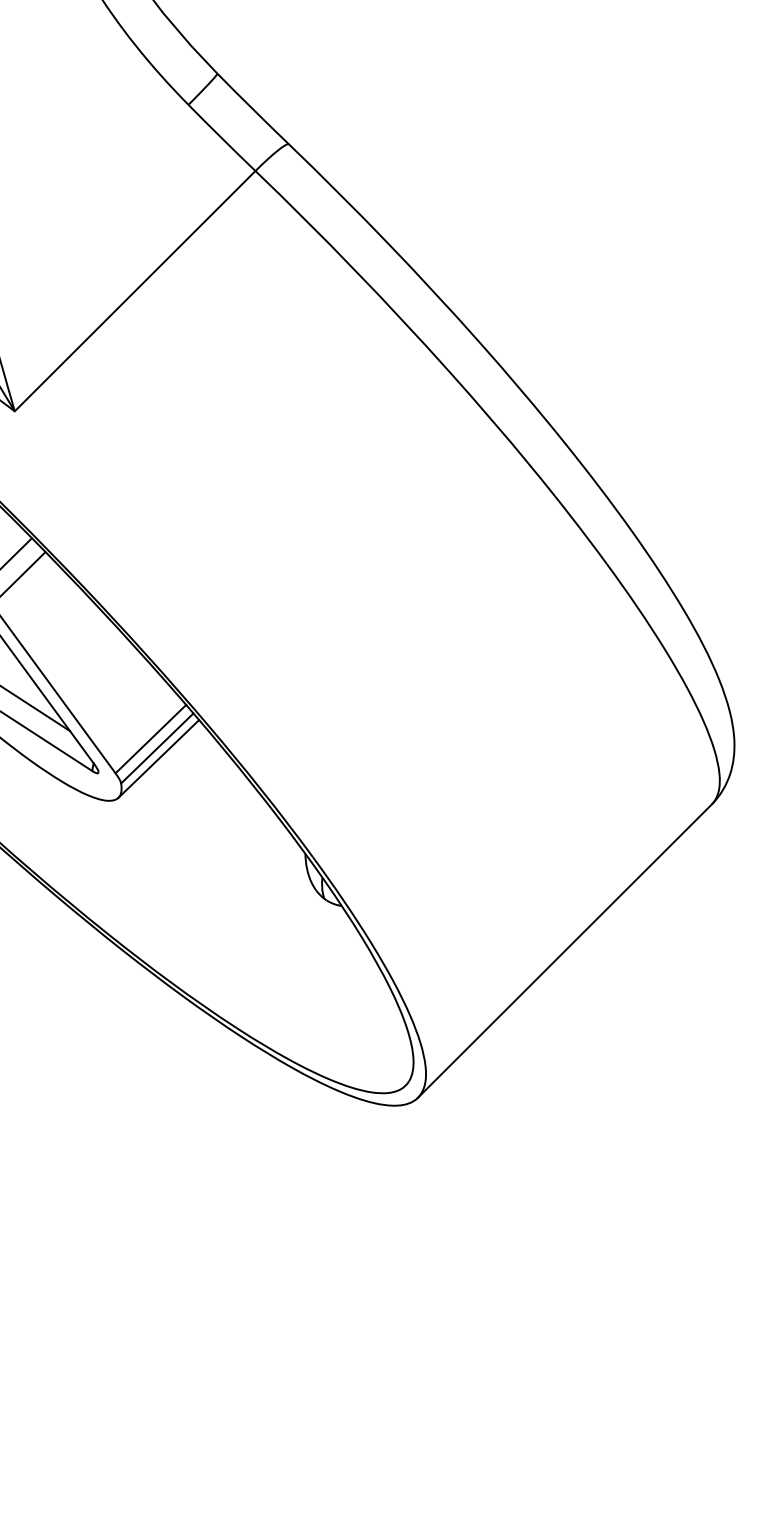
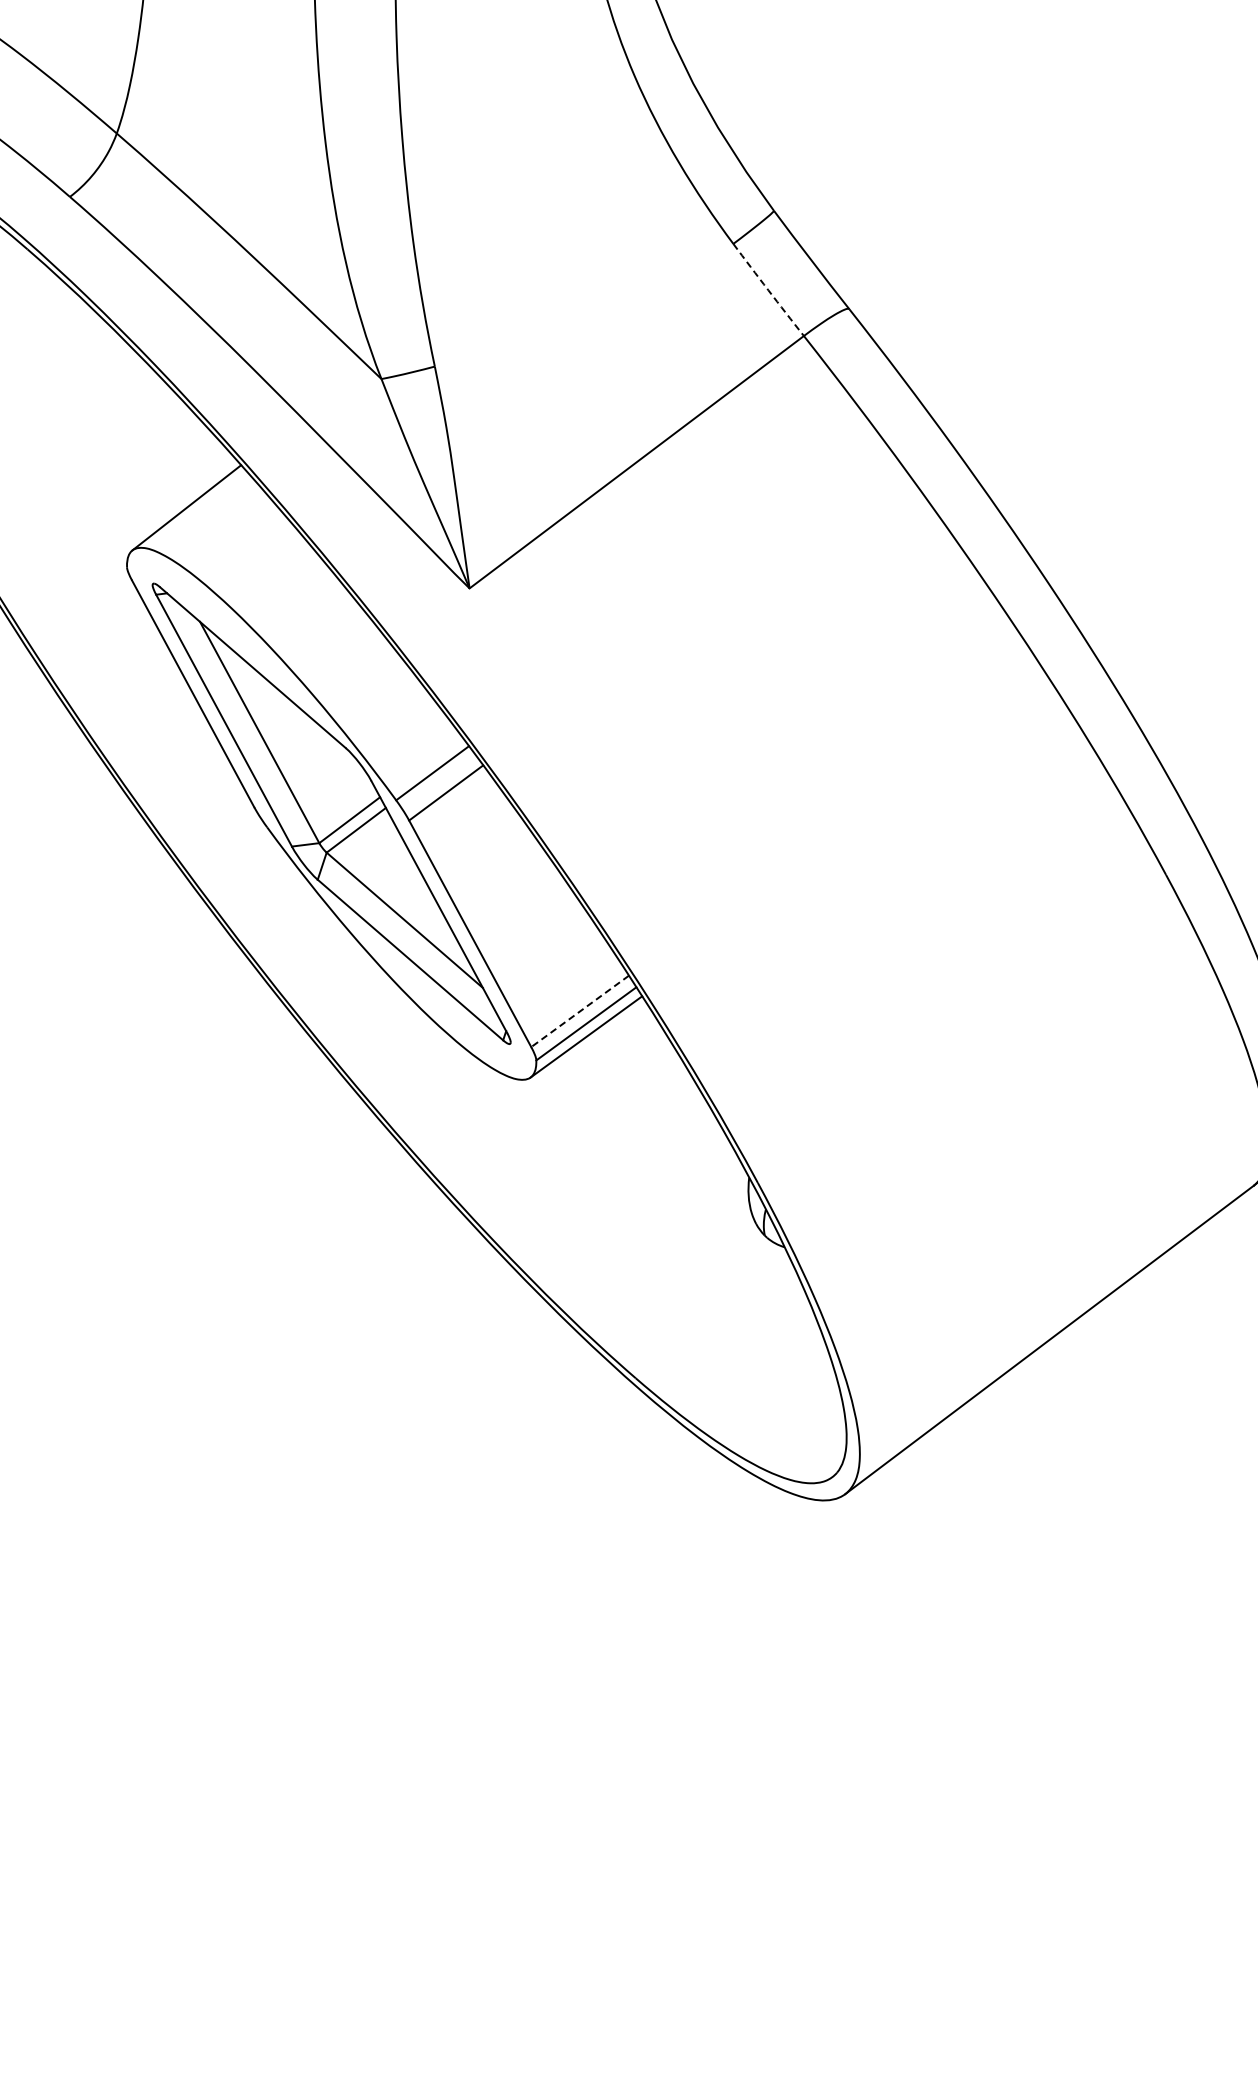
arc: (221, 138) -> (768, 290), solid -> dashed
line: (151, 739) -> (580, 1011), solid -> dashed

